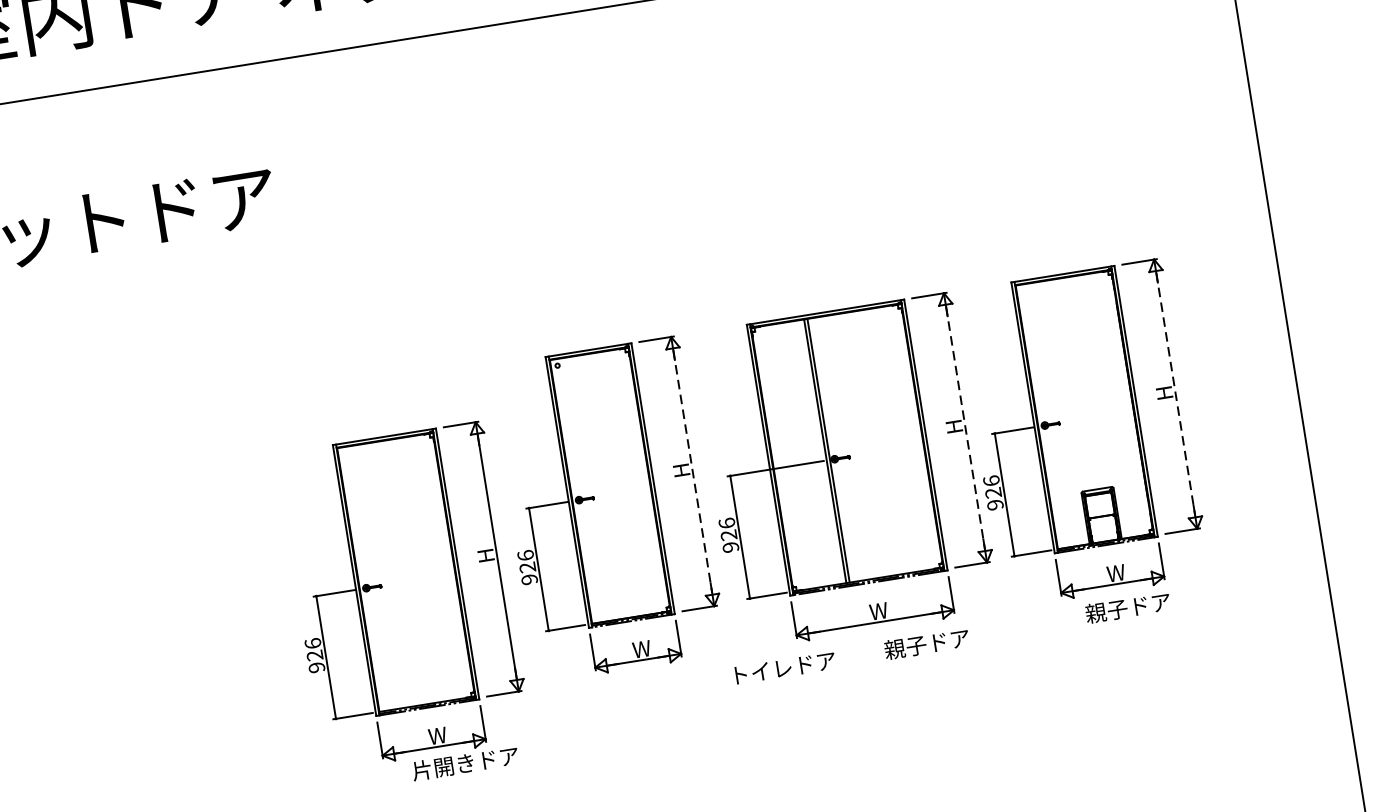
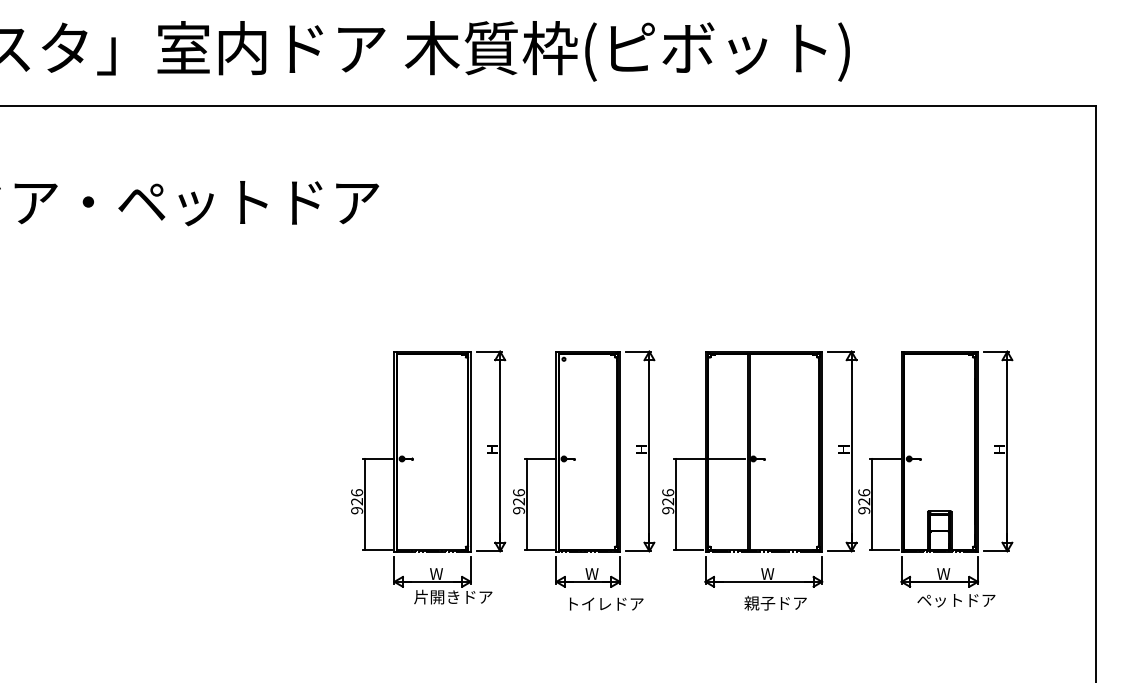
line: (1175, 394) -> (1007, 451), dashed -> solid
line: (965, 427) -> (851, 451), dashed -> solid
line: (692, 471) -> (649, 451), dashed -> solid
text: (1139, 606) -> (956, 600), 親子ドア -> ペットドア
part: (406, 607) -> (428, 477), moved
text: (926, 644) -> (775, 603), moved
text: (785, 667) -> (606, 603), moved

